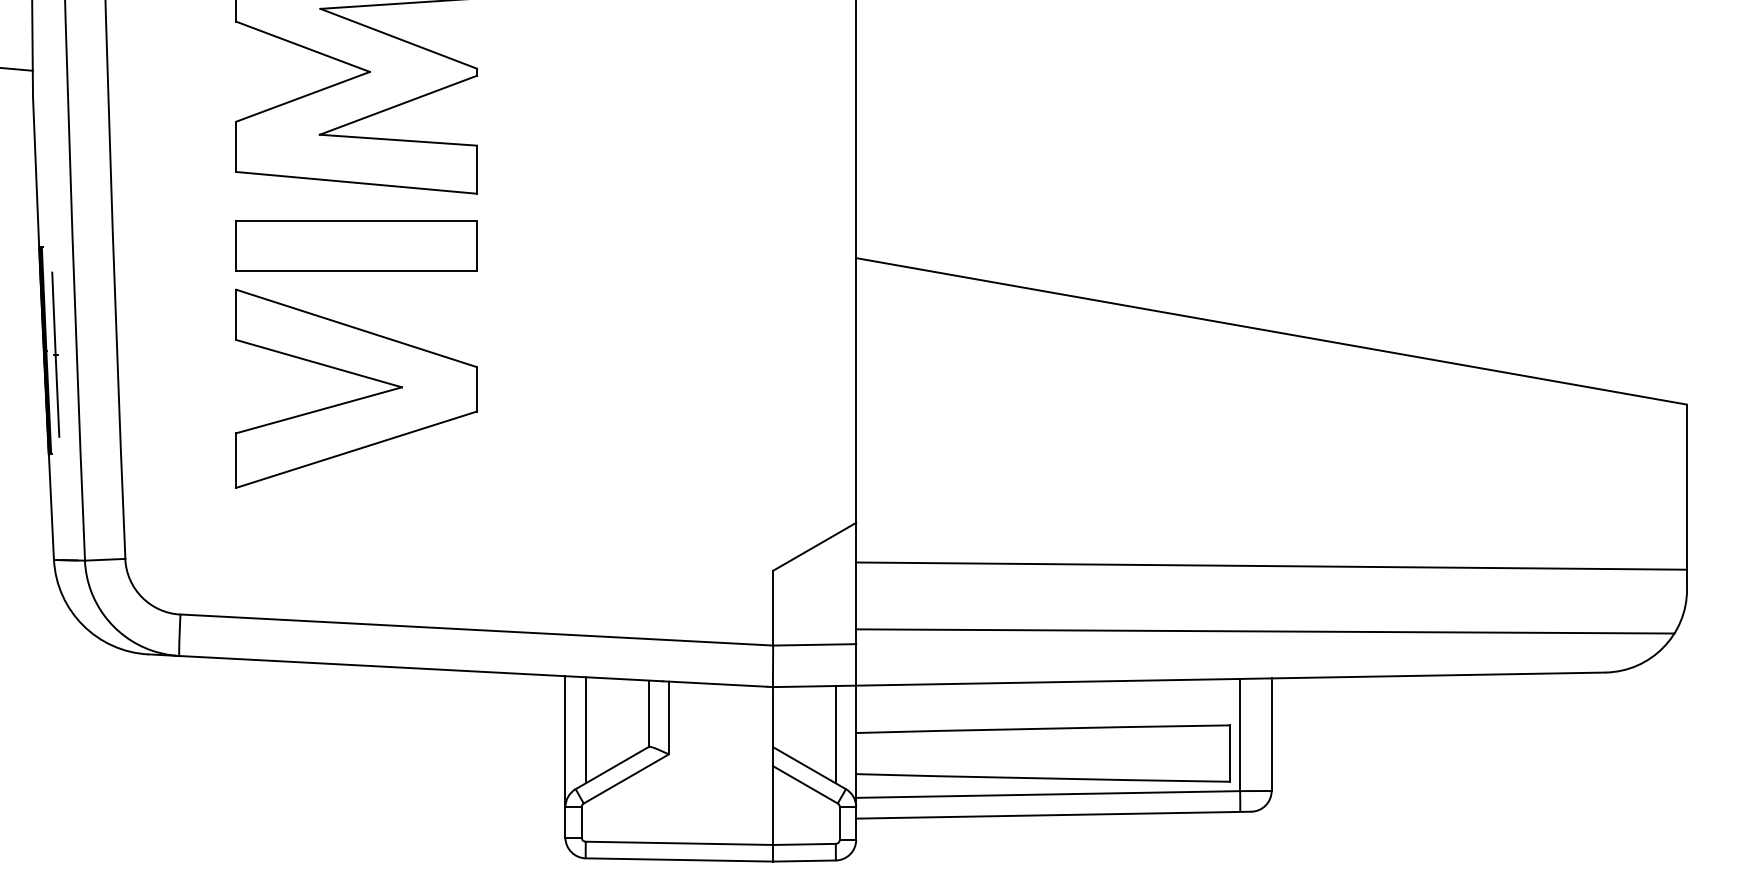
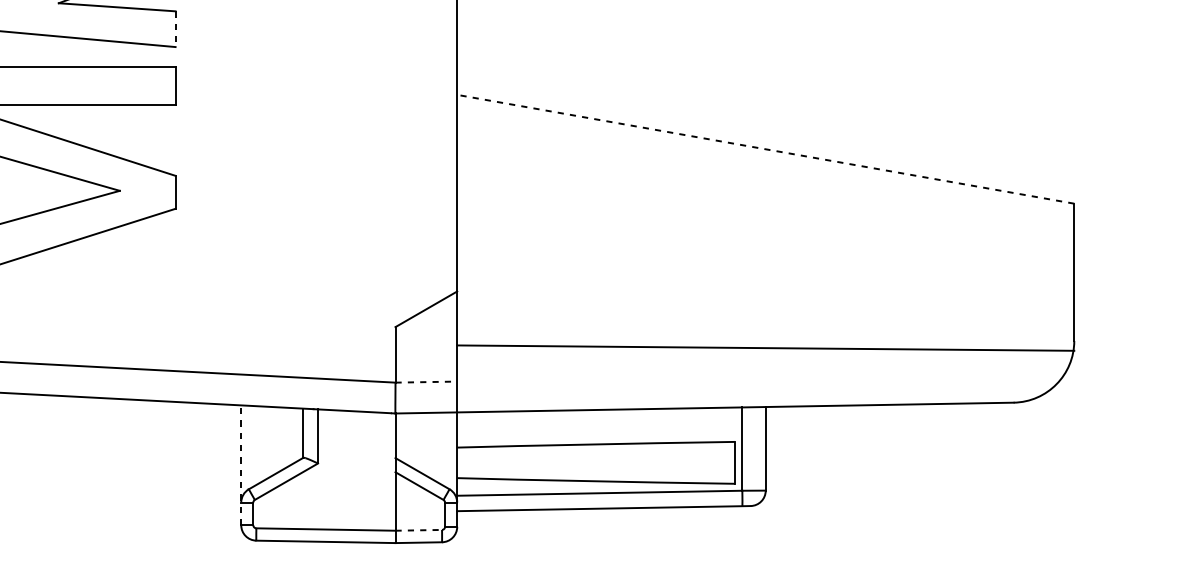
line: (477, 170) -> (175, 29), solid -> dashed
line: (1271, 331) -> (765, 149), solid -> dashed
line: (1271, 565) -> (765, 347), moved
line: (1265, 631) -> (761, 372), removed
line: (814, 644) -> (426, 381), solid -> dashed
line: (585, 730) -> (256, 445), removed
line: (835, 734) -> (441, 448), removed
line: (565, 756) -> (241, 465), solid -> dashed
line: (804, 844) -> (418, 530), solid -> dashed

